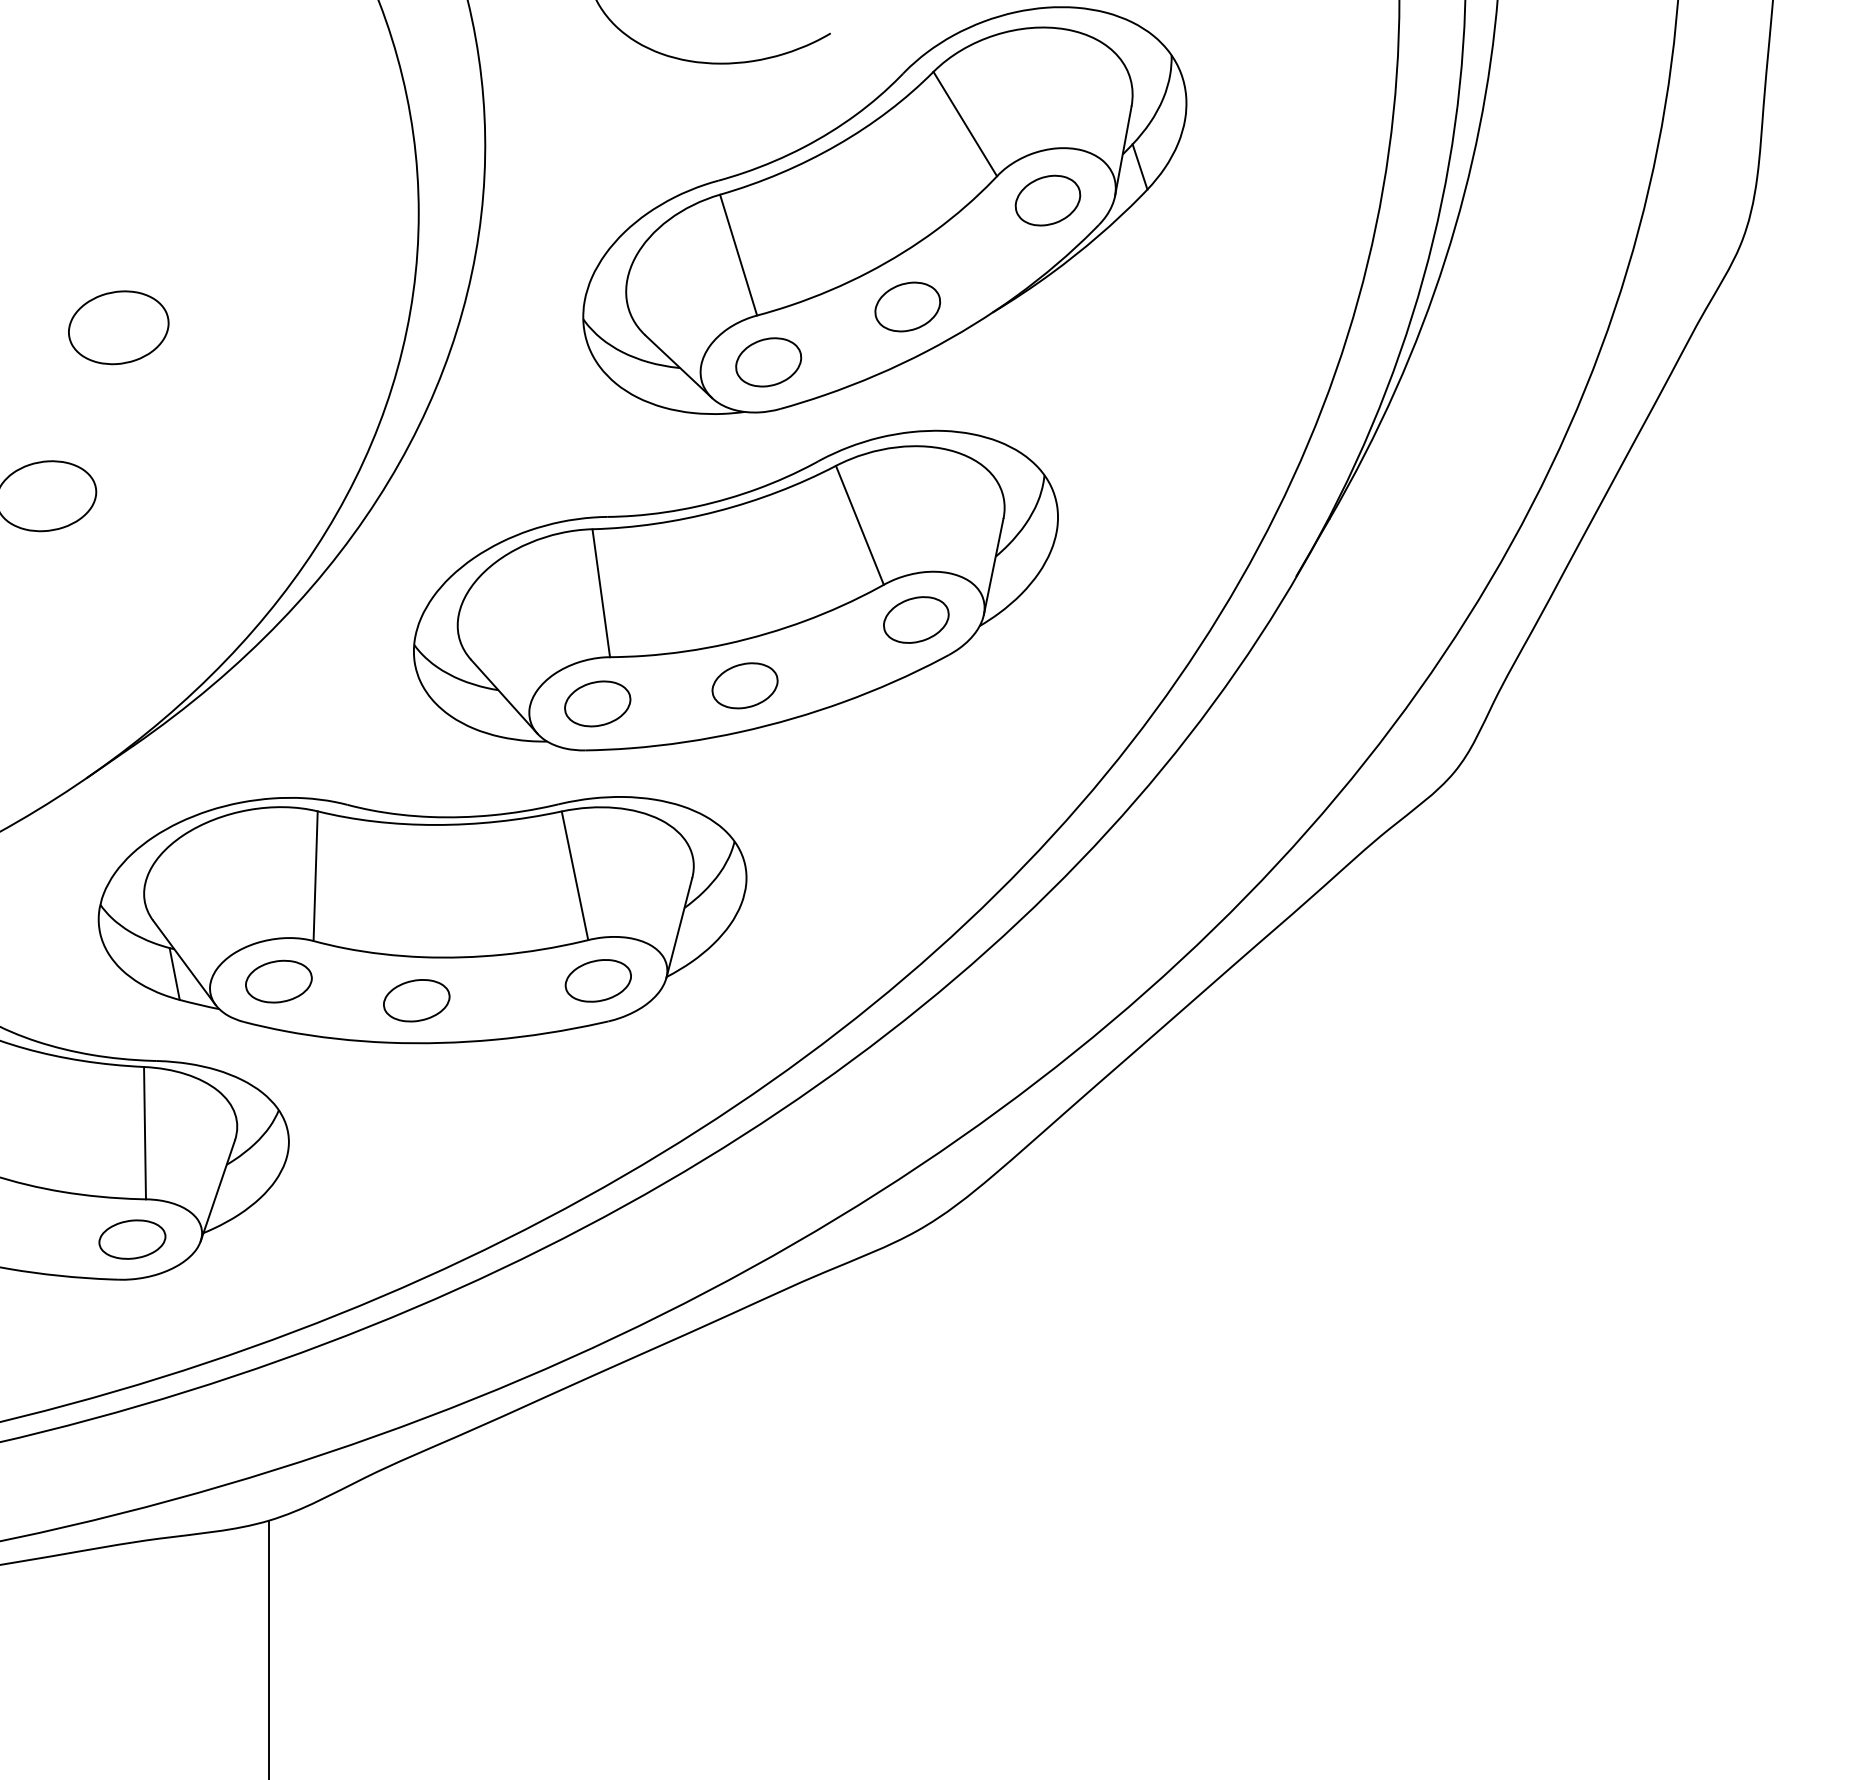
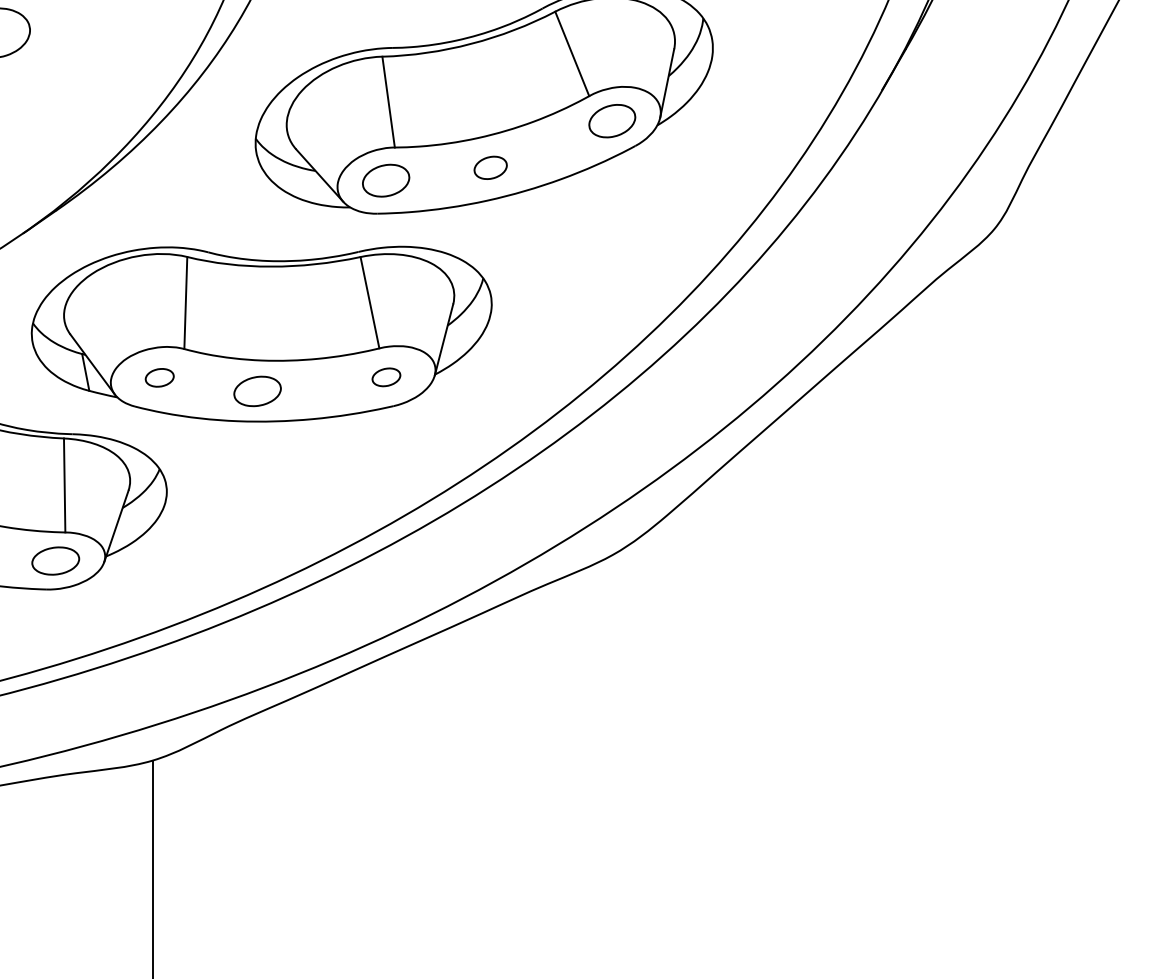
part: (744, 685) -> (490, 167), size x0.7
part: (597, 980) -> (385, 377), size x0.6
part: (278, 981) -> (159, 377), size x0.6

